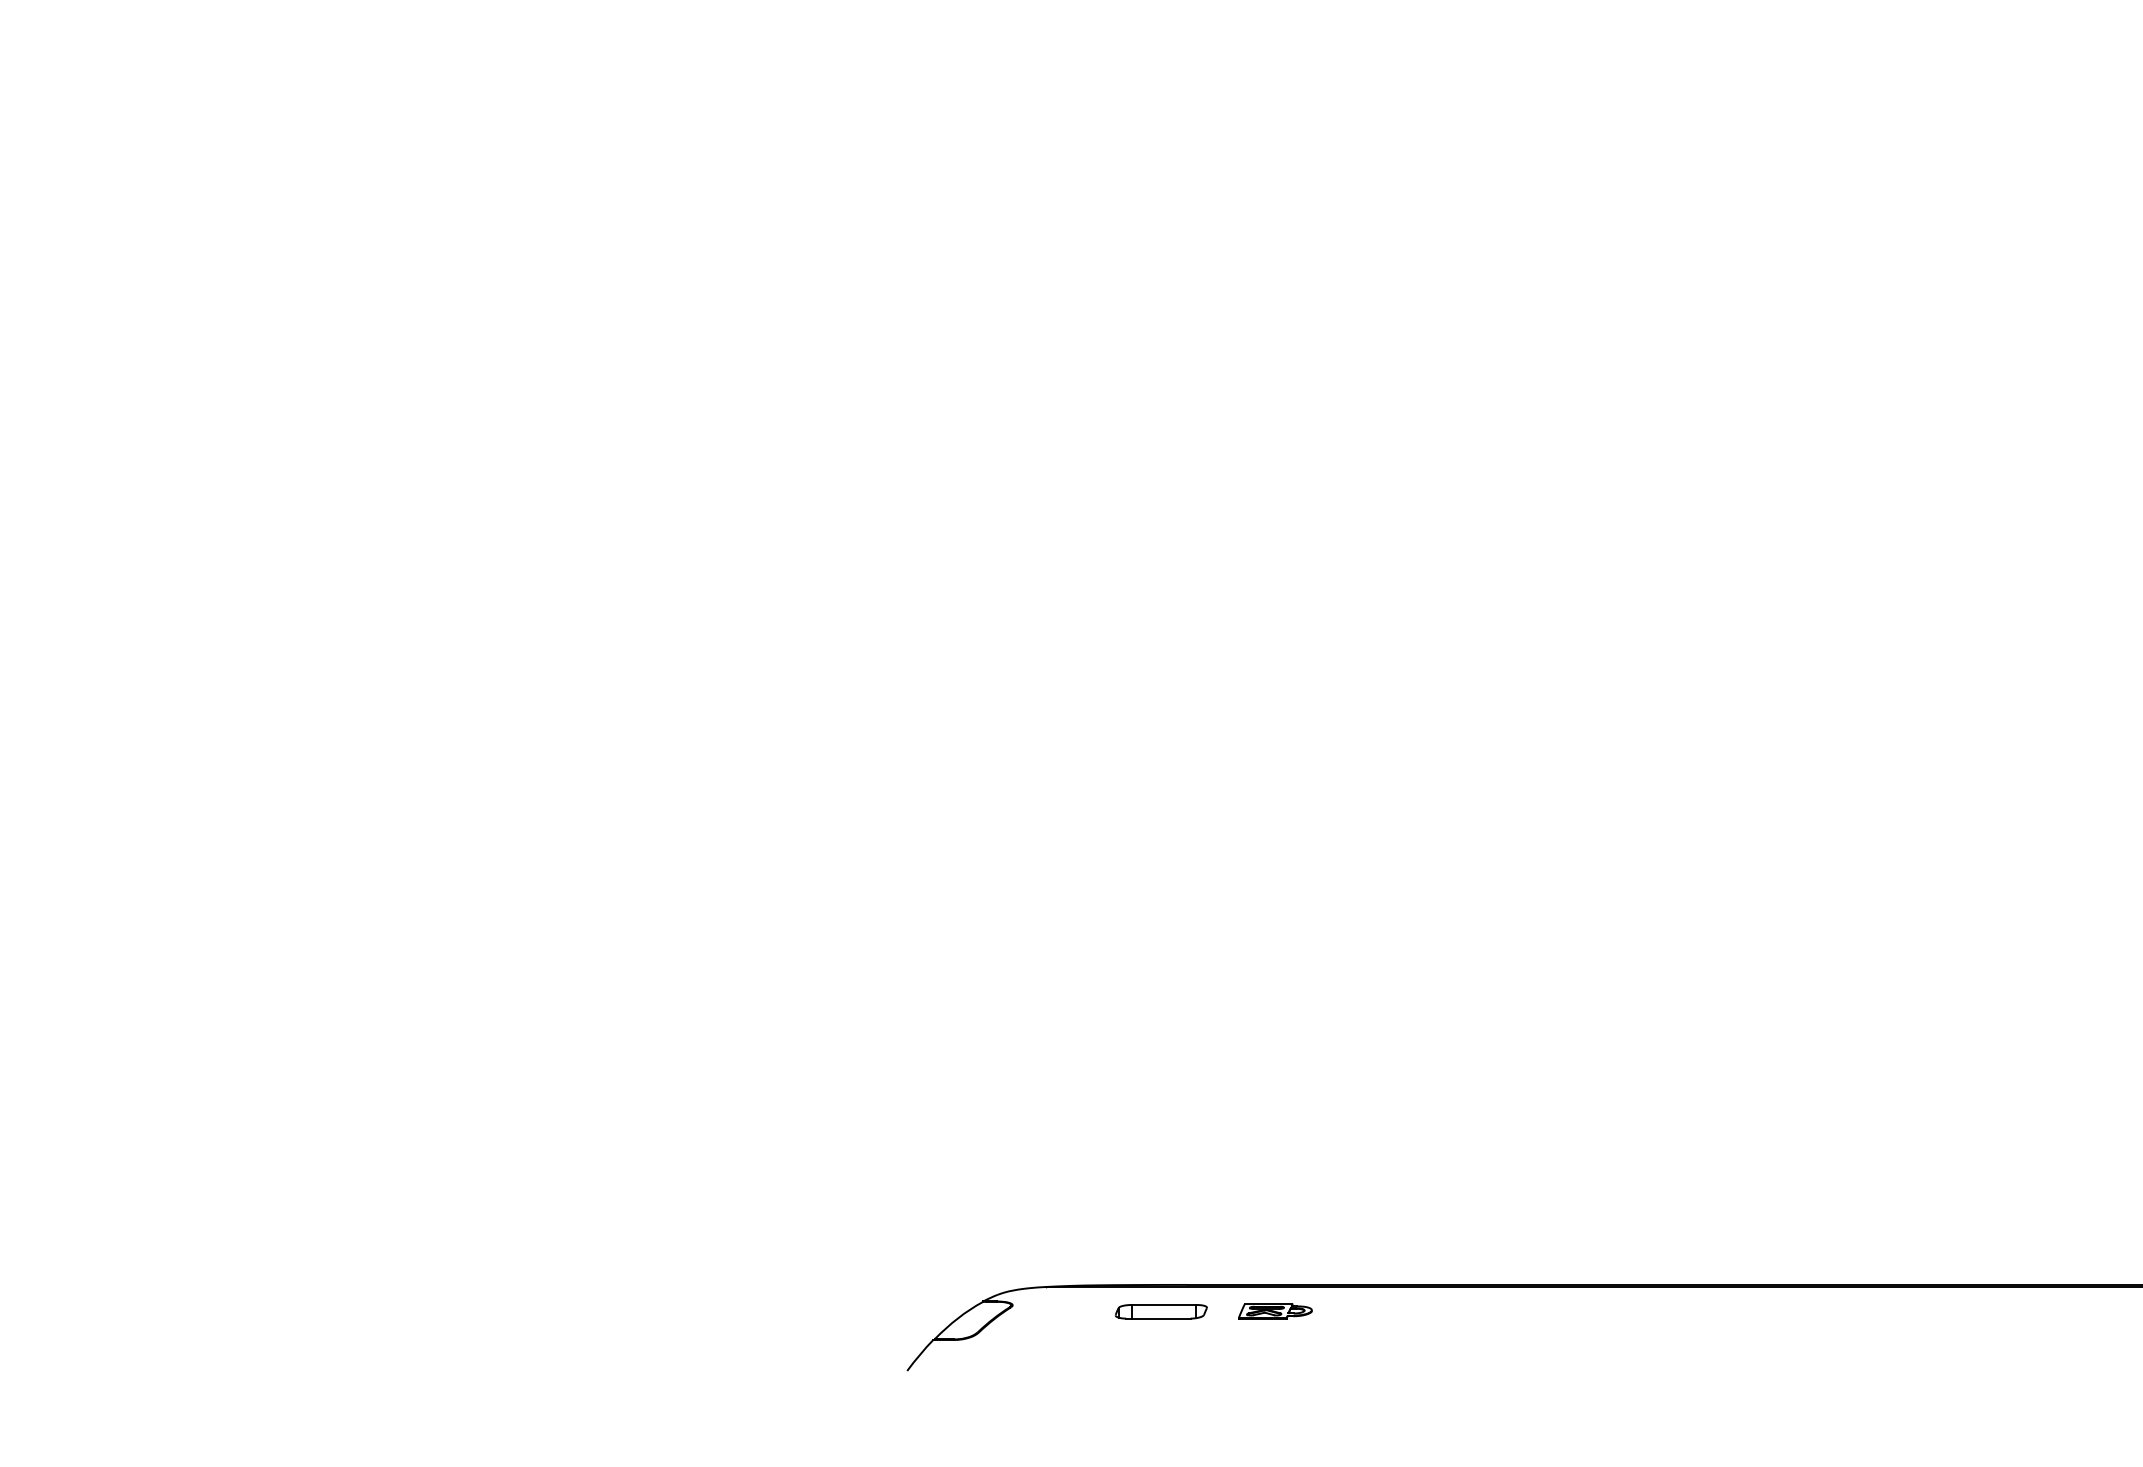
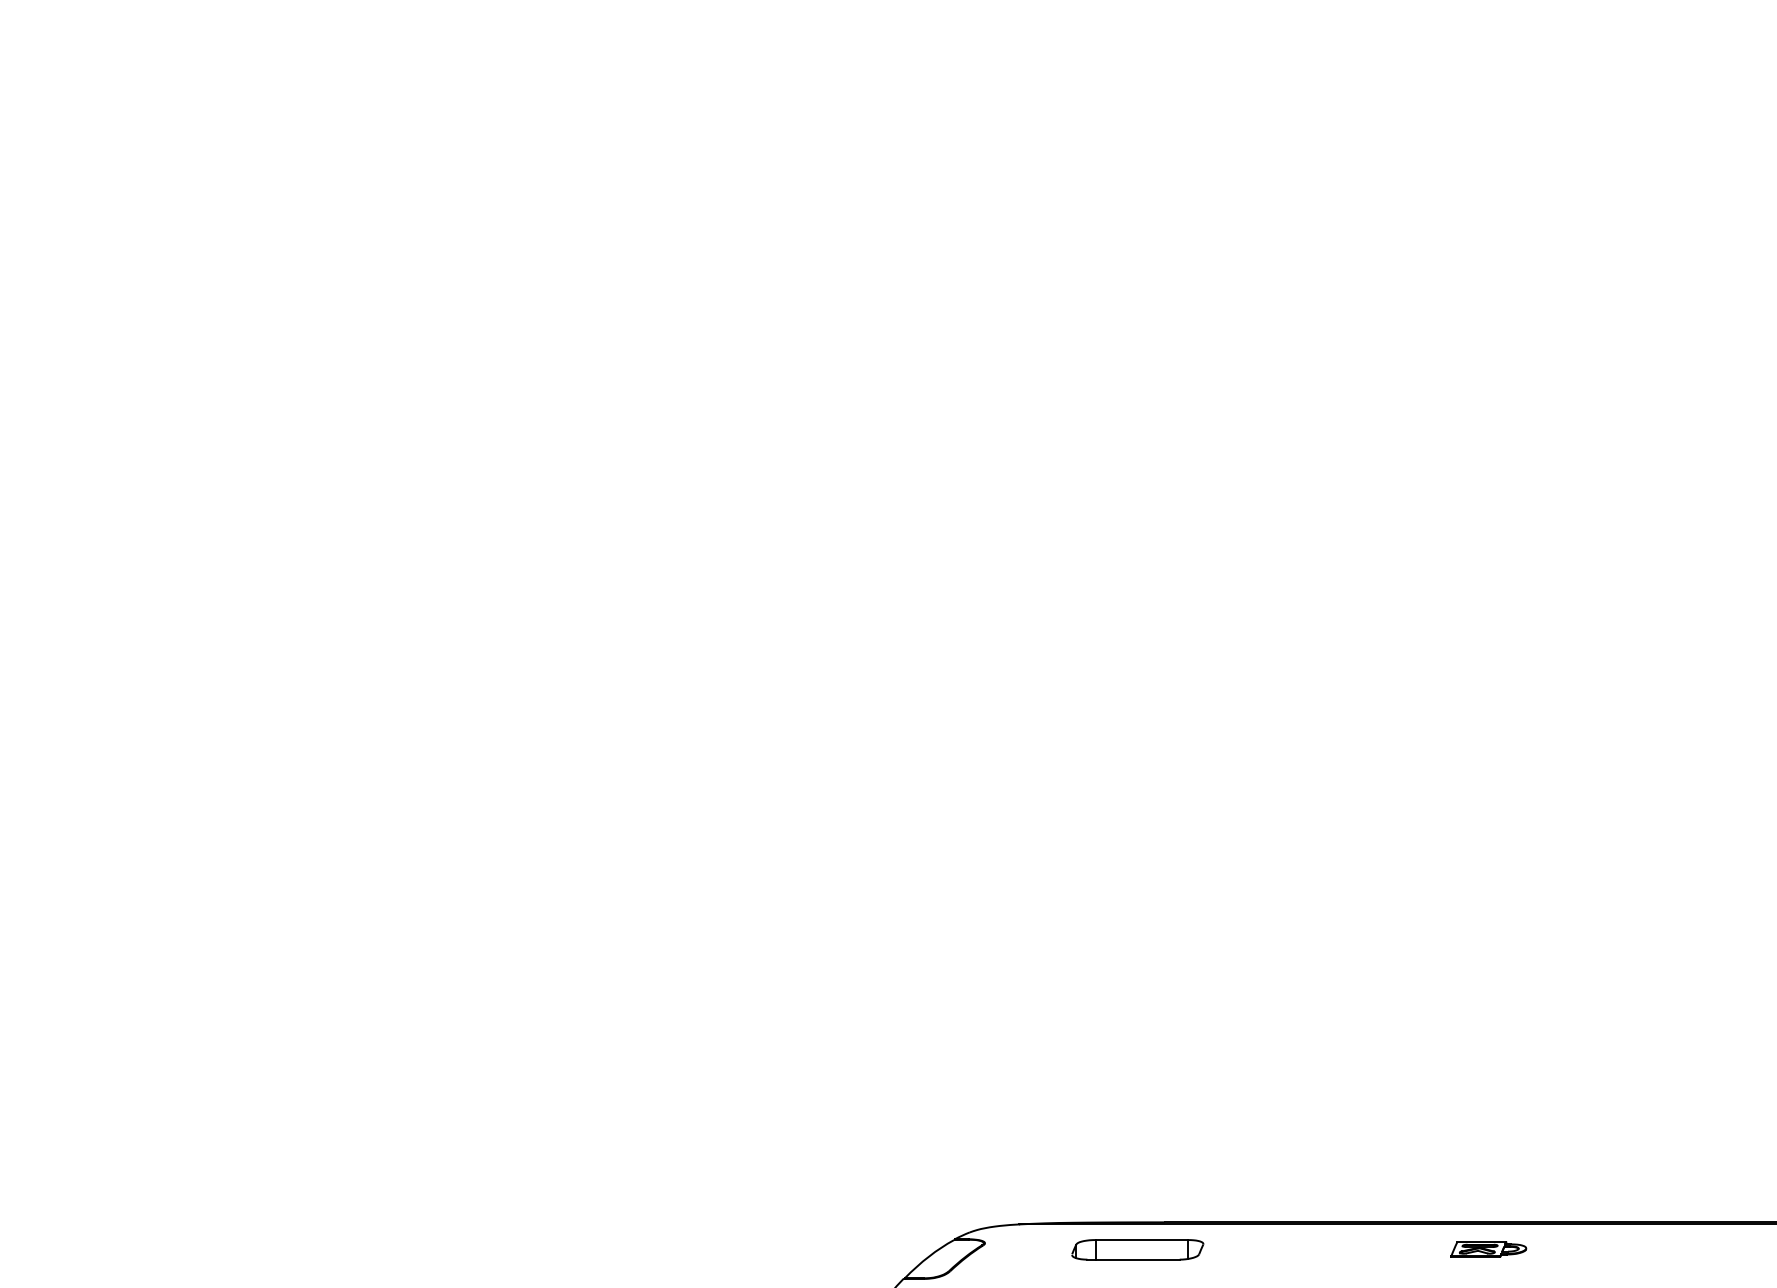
part: (1160, 1311) -> (1136, 1249), size x1.4
part: (1275, 1311) -> (1488, 1249), moved

